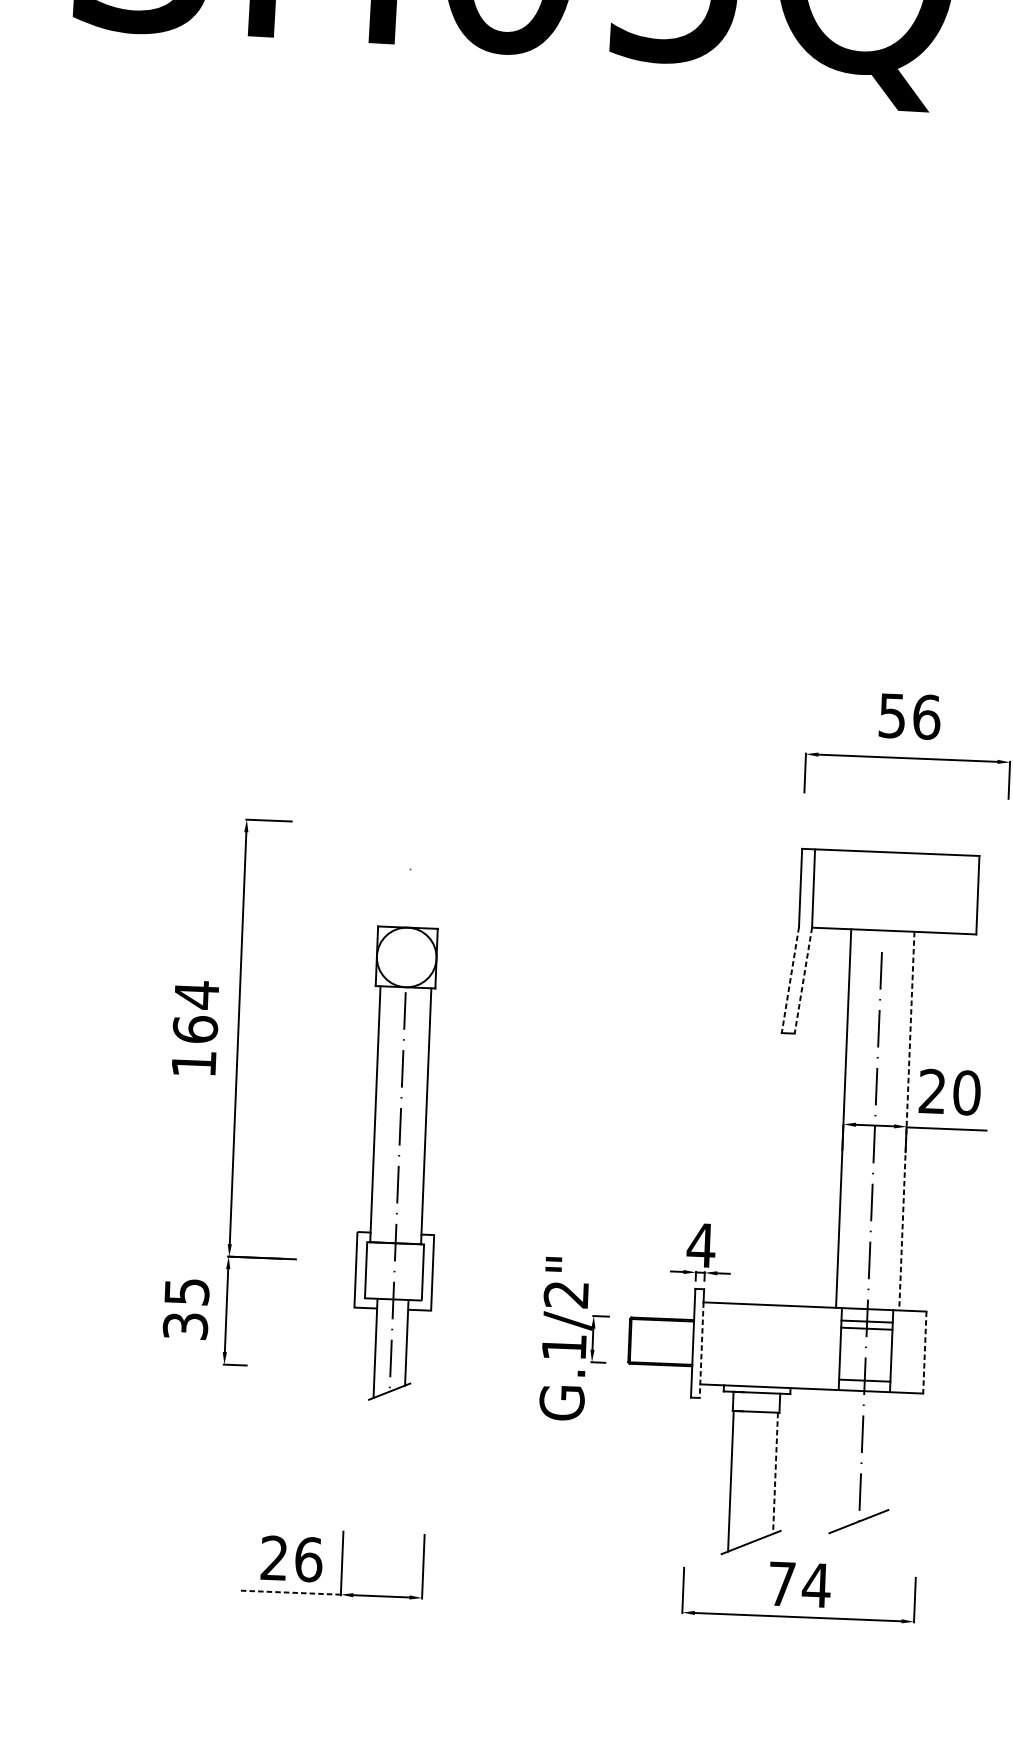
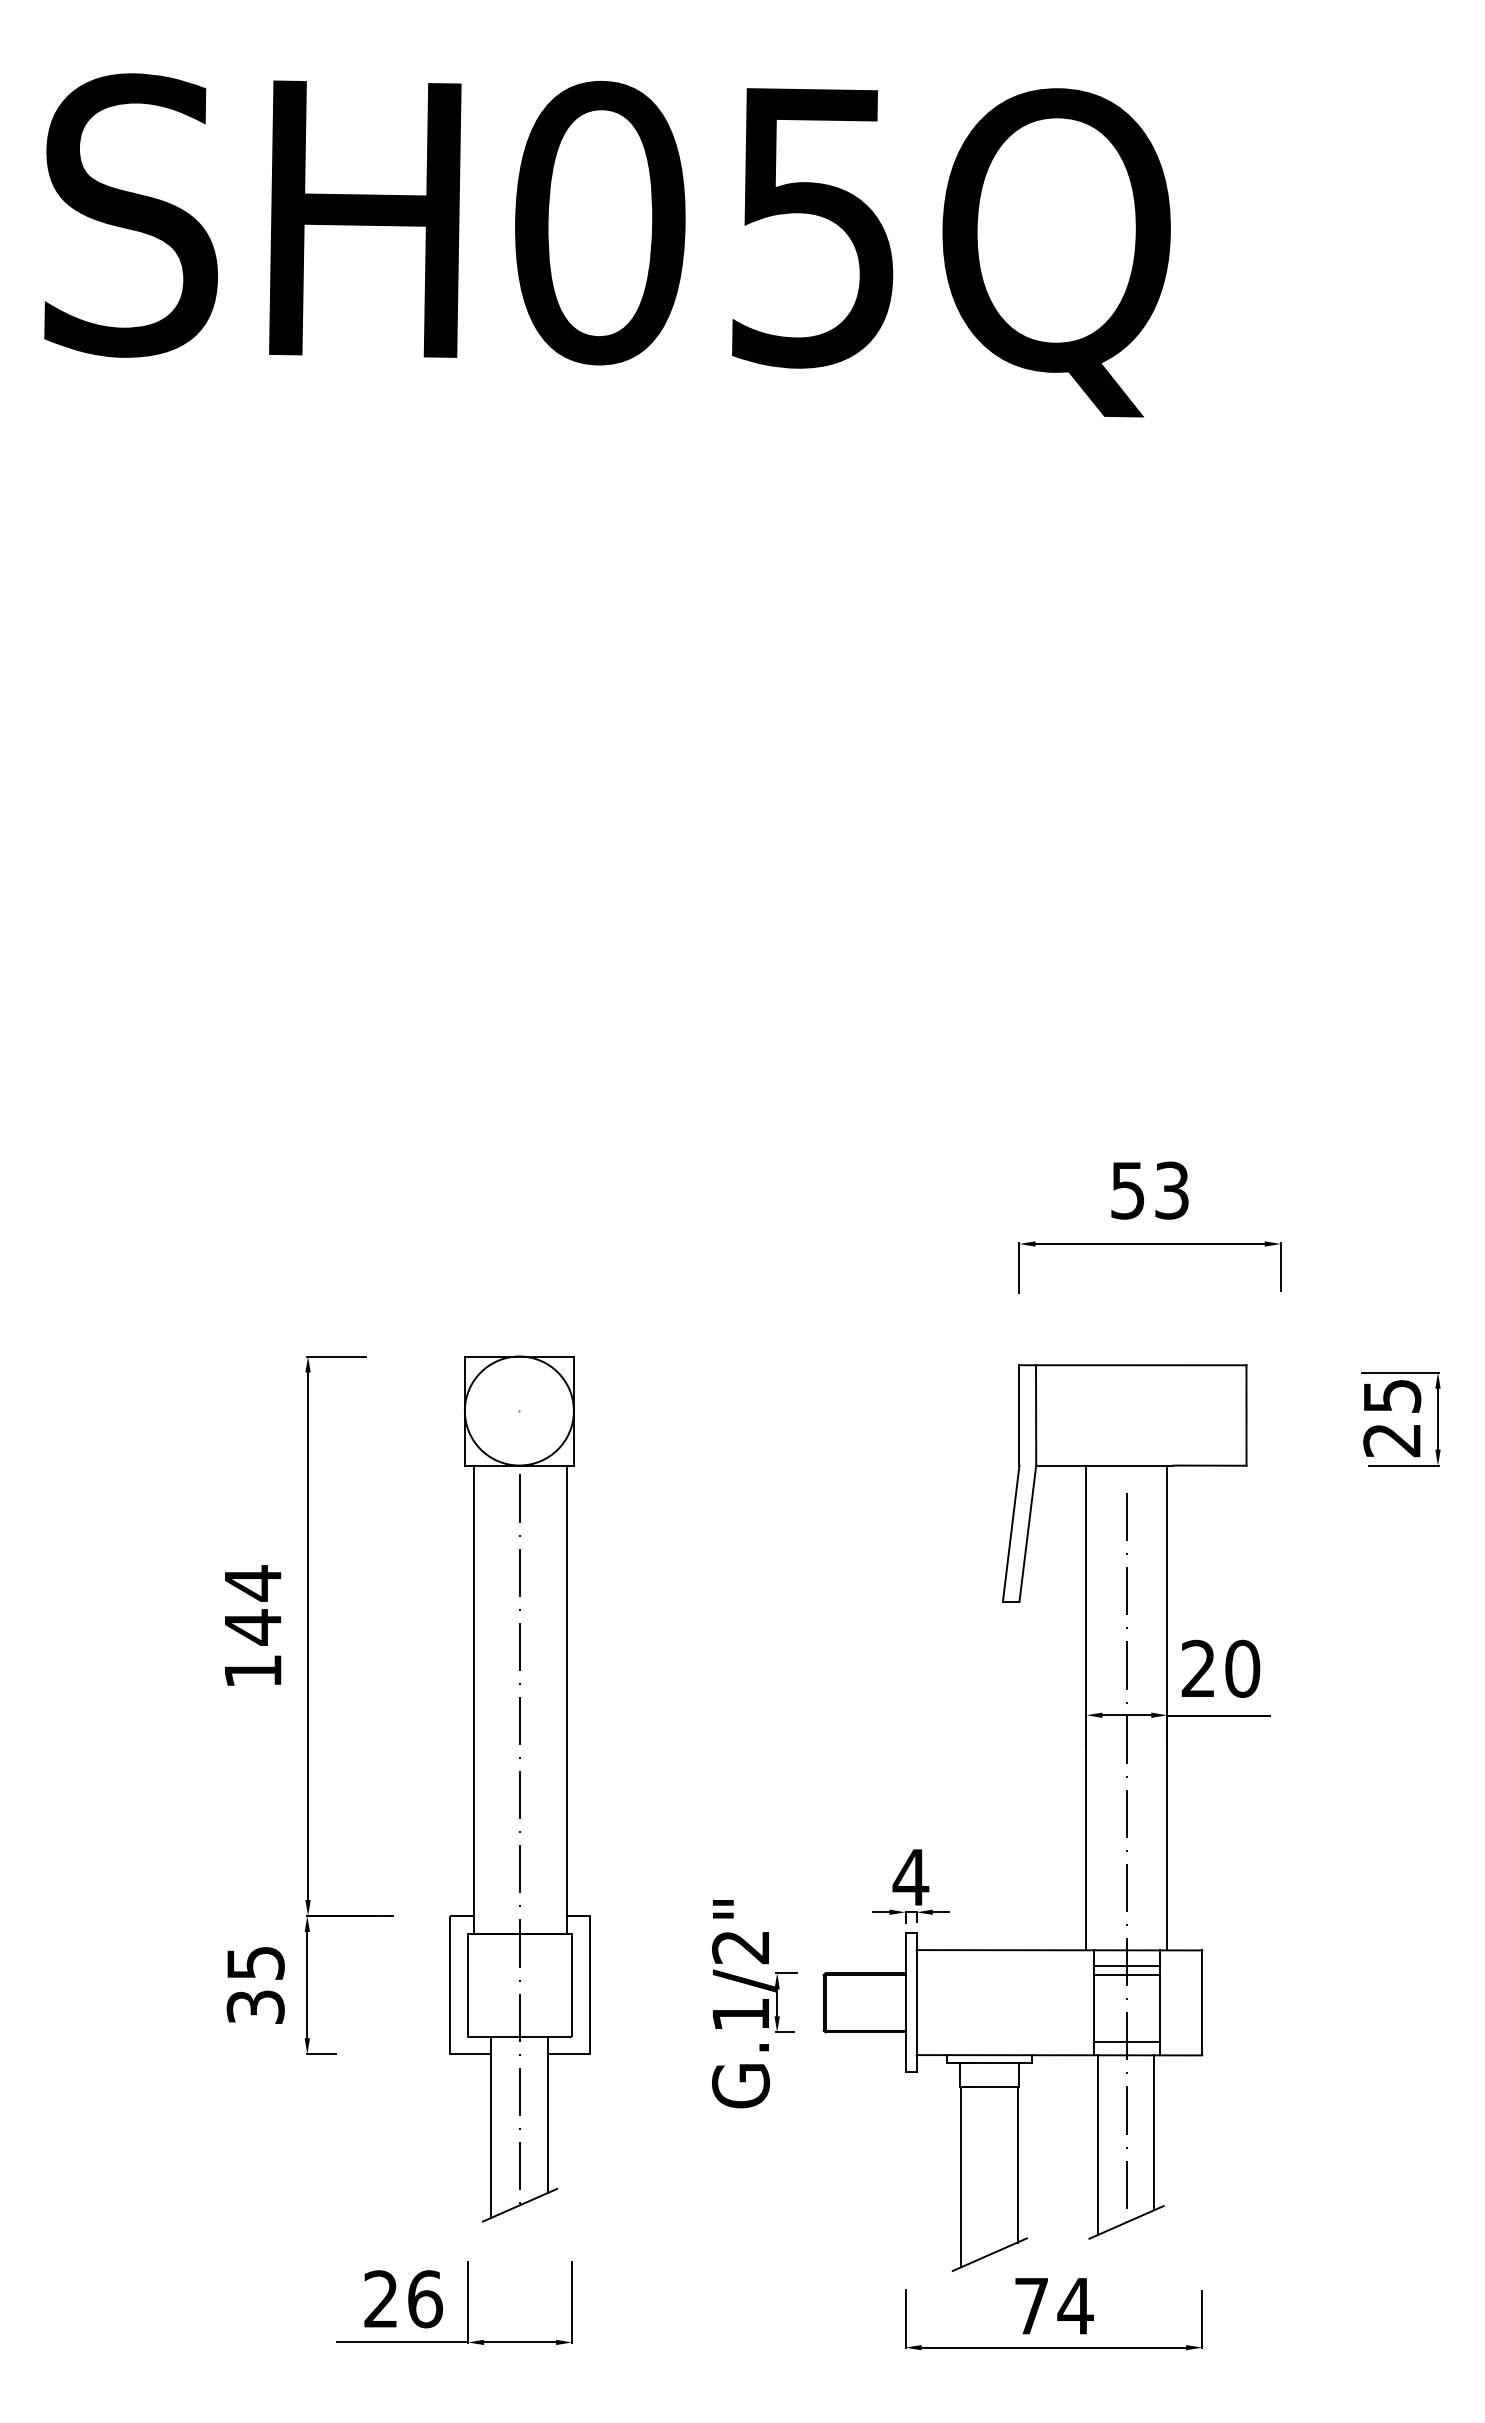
text: (927, 717) -> (1172, 1190), 56 -> 53
line: (790, 979) -> (1011, 1533), dashed -> solid
line: (803, 980) -> (1027, 1533), dashed -> solid
text: (195, 1029) -> (253, 1627), 164 -> 144
line: (906, 1121) -> (1167, 1708), dashed -> solid
part: (398, 1163) -> (519, 1788), size x1.43
line: (701, 1350) -> (916, 2011), dashed -> solid
line: (925, 1353) -> (1202, 2003), dashed -> solid
line: (883, 1452) -> (1154, 2132), added
line: (838, 1460) -> (1097, 2145), added
line: (775, 1472) -> (1017, 2164), dashed -> solid
line: (289, 1592) -> (402, 2342), dashed -> solid

